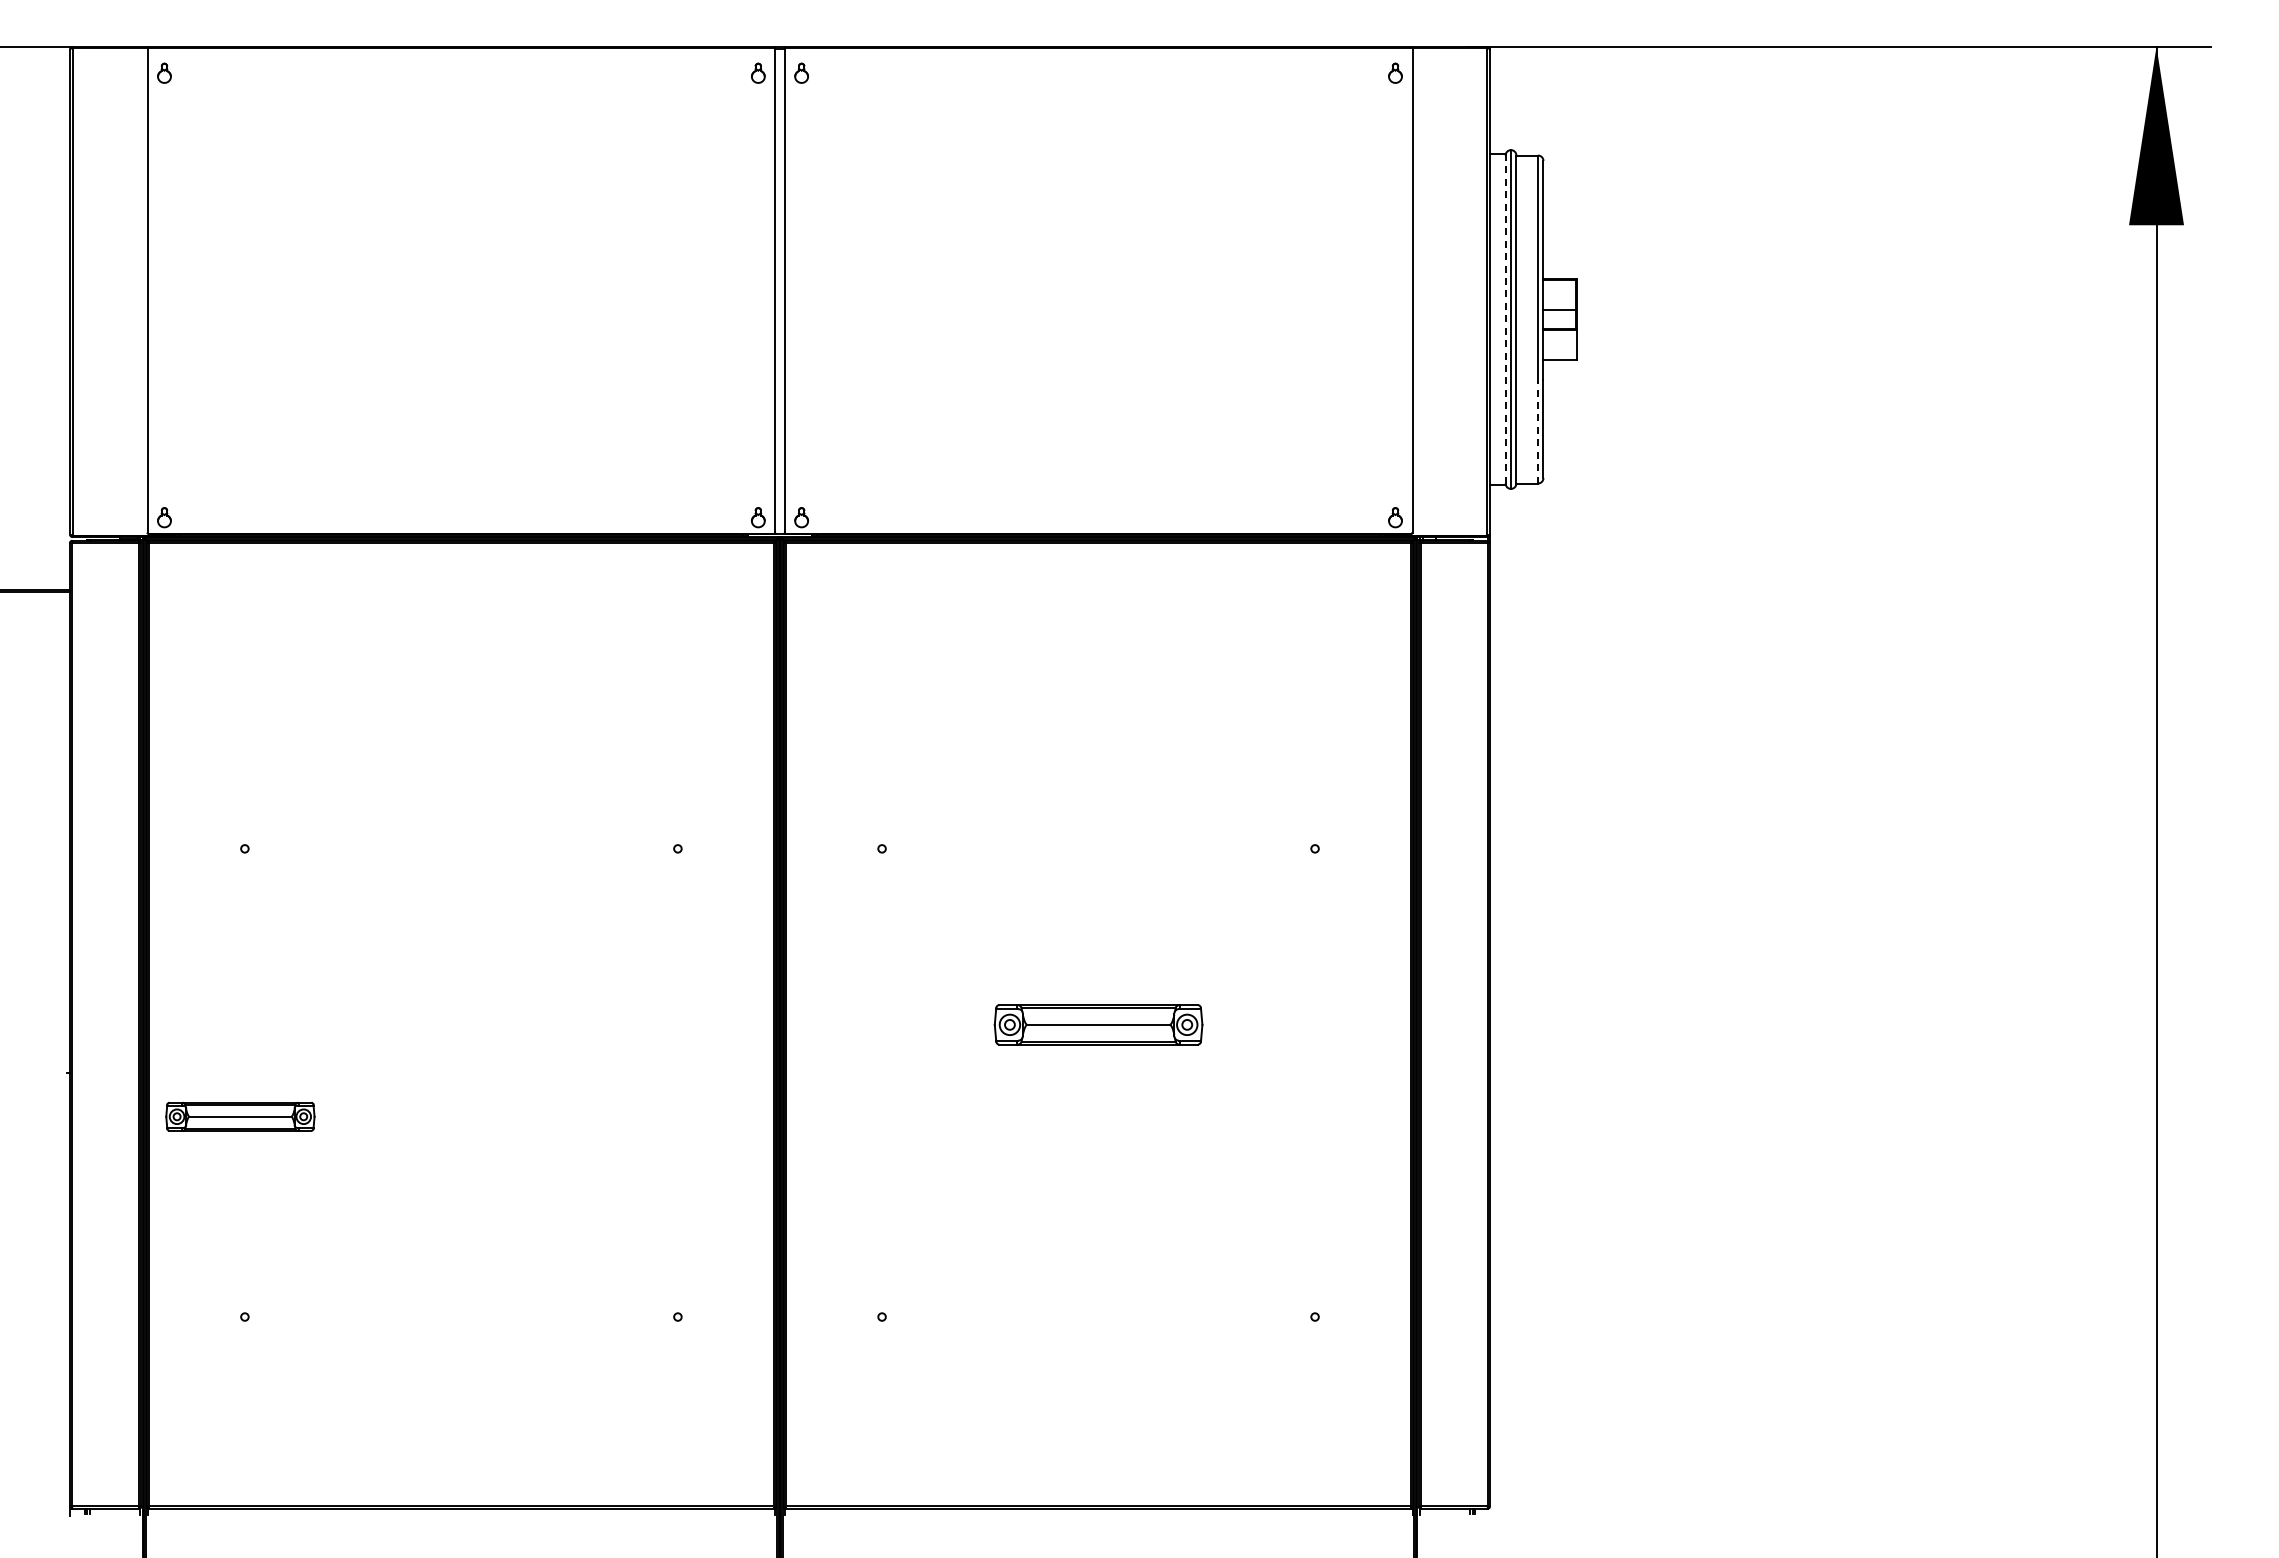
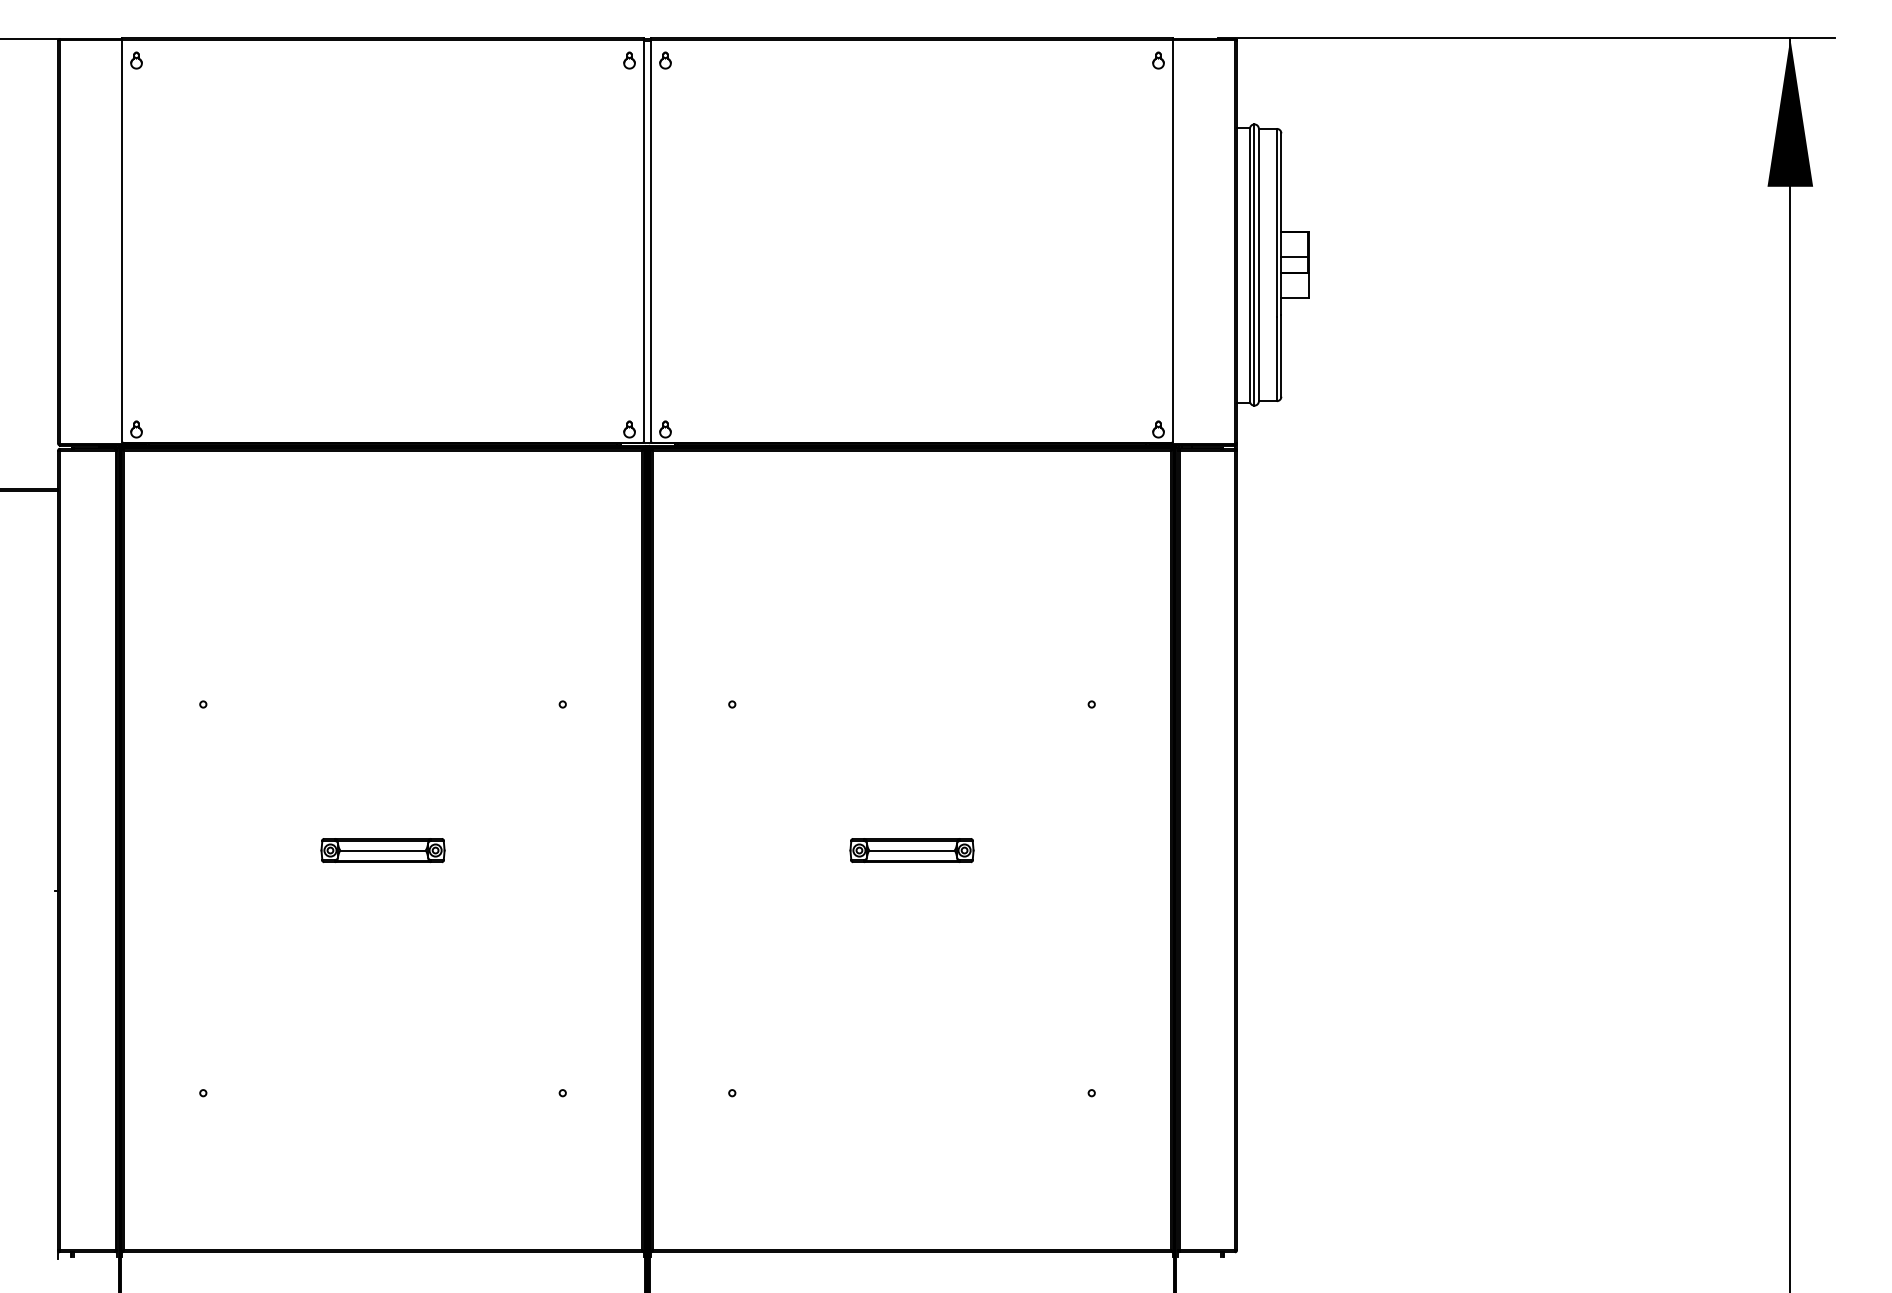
line: (1505, 319) -> (1249, 265), dashed -> solid
line: (1538, 432) -> (1277, 358), dashed -> solid
part: (1098, 1024) -> (911, 850), size x0.71
part: (240, 1116) -> (383, 850), moved

